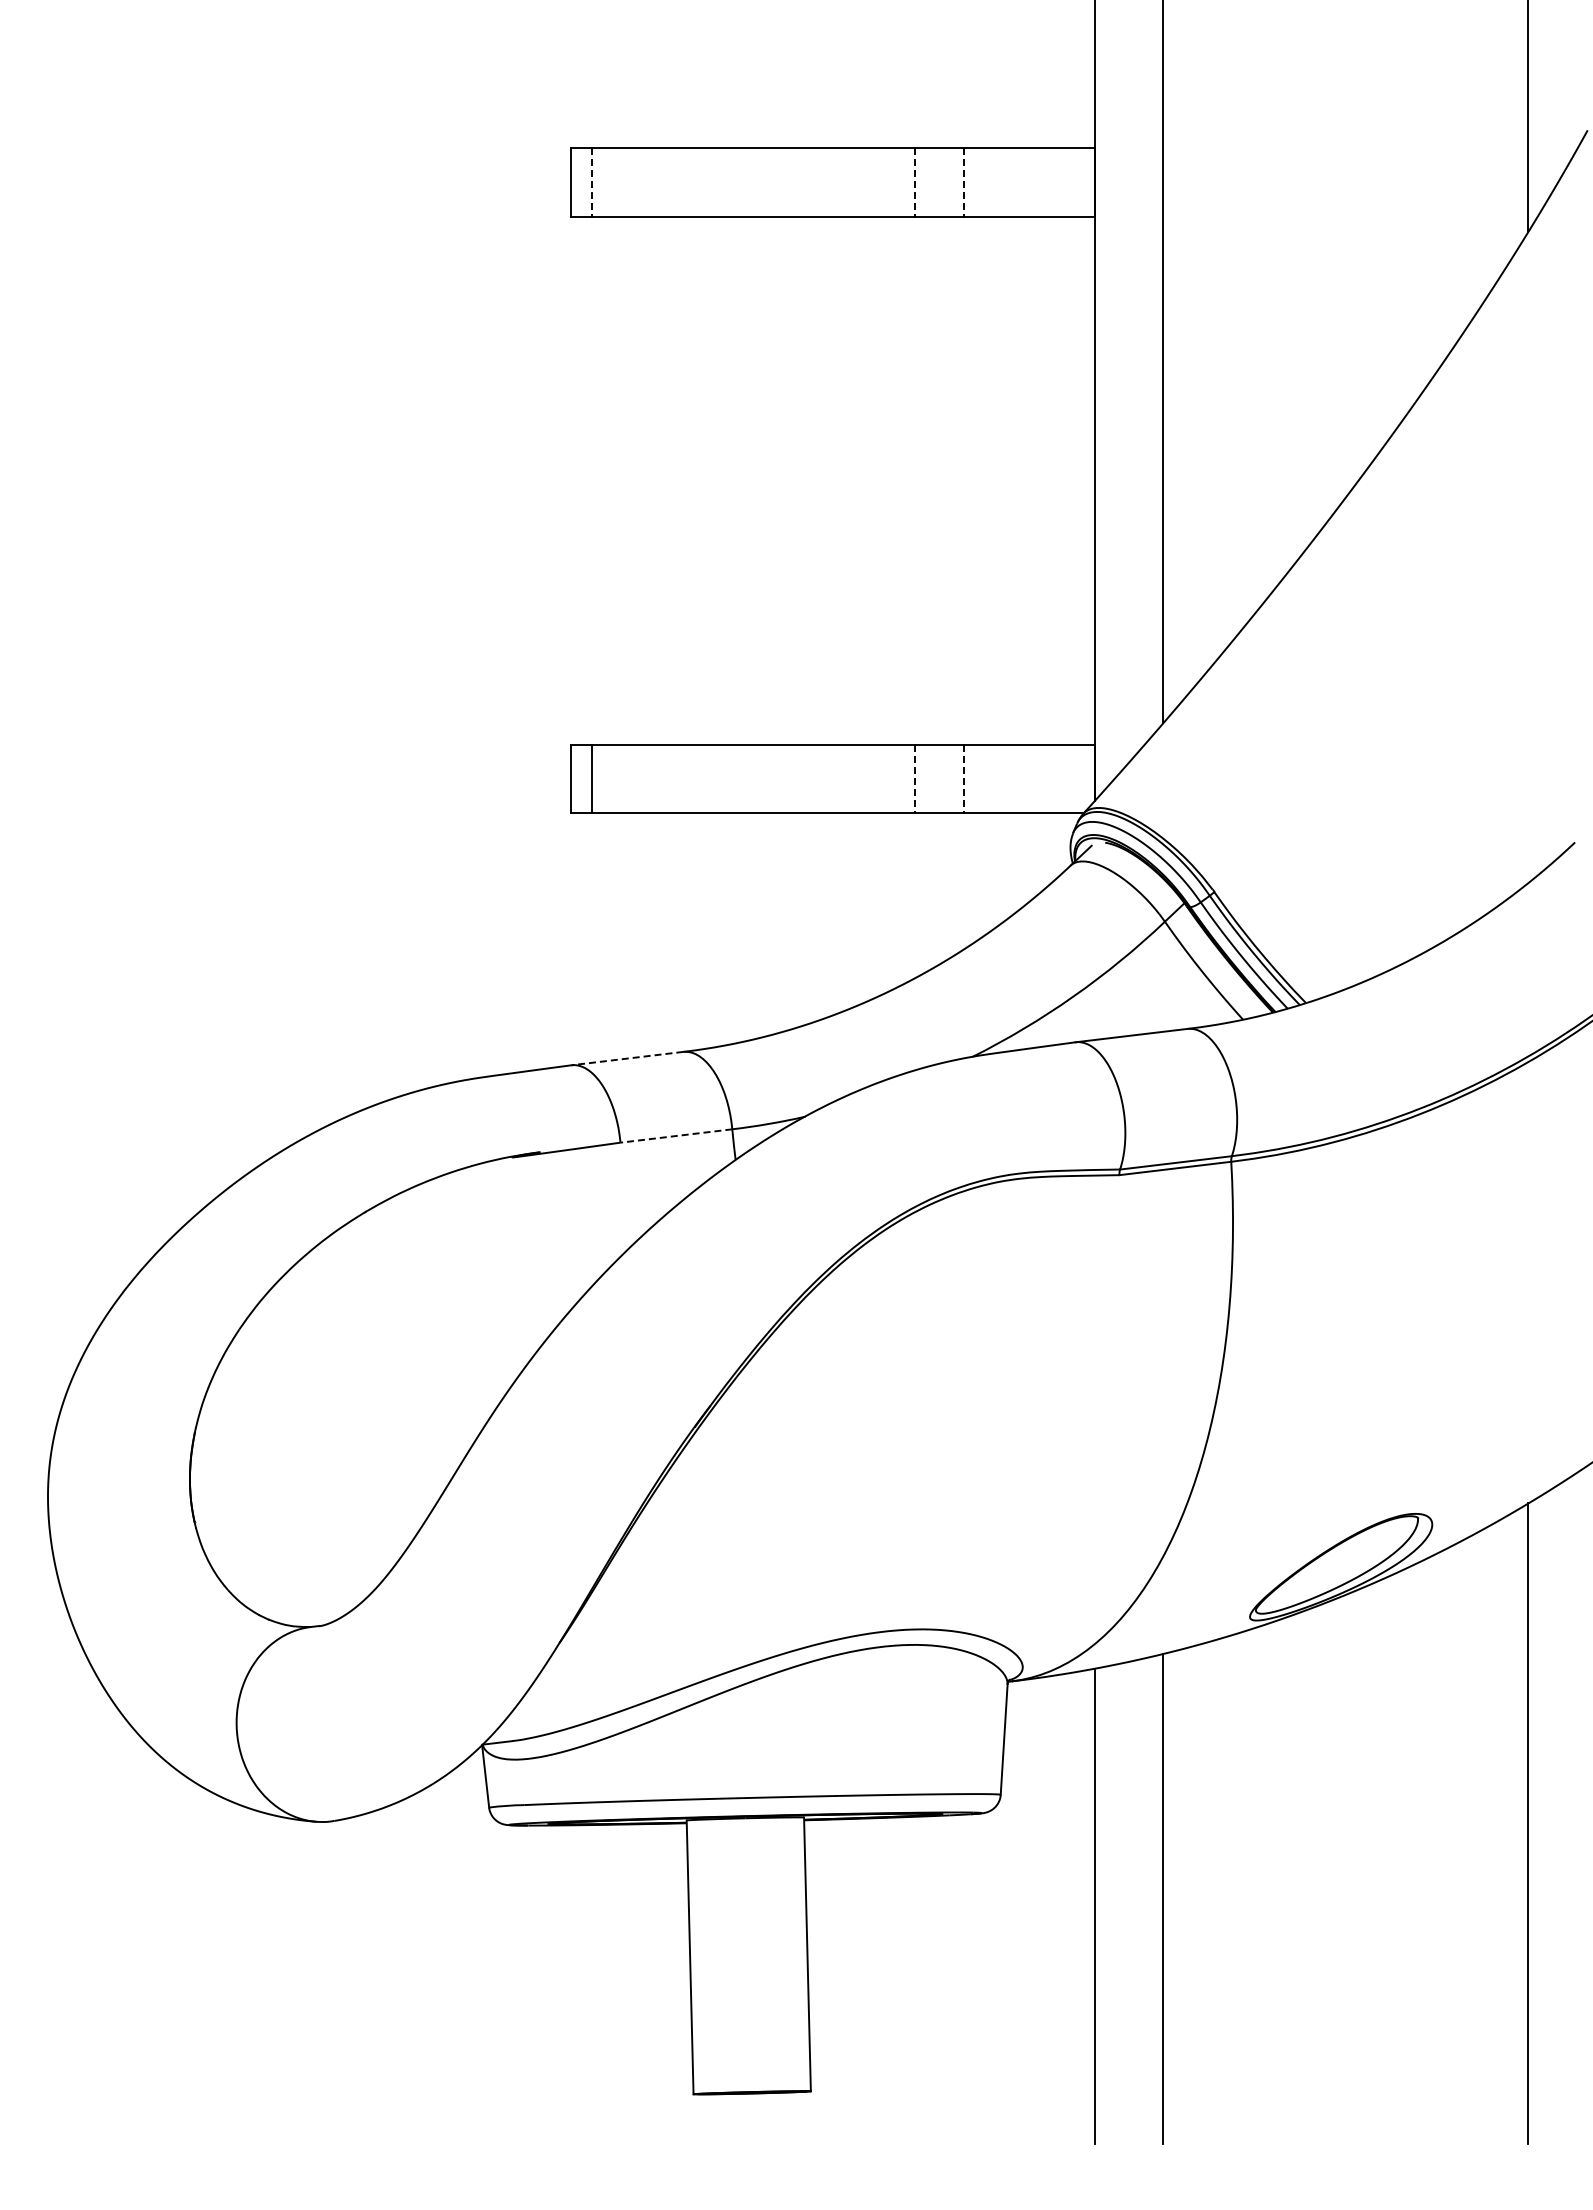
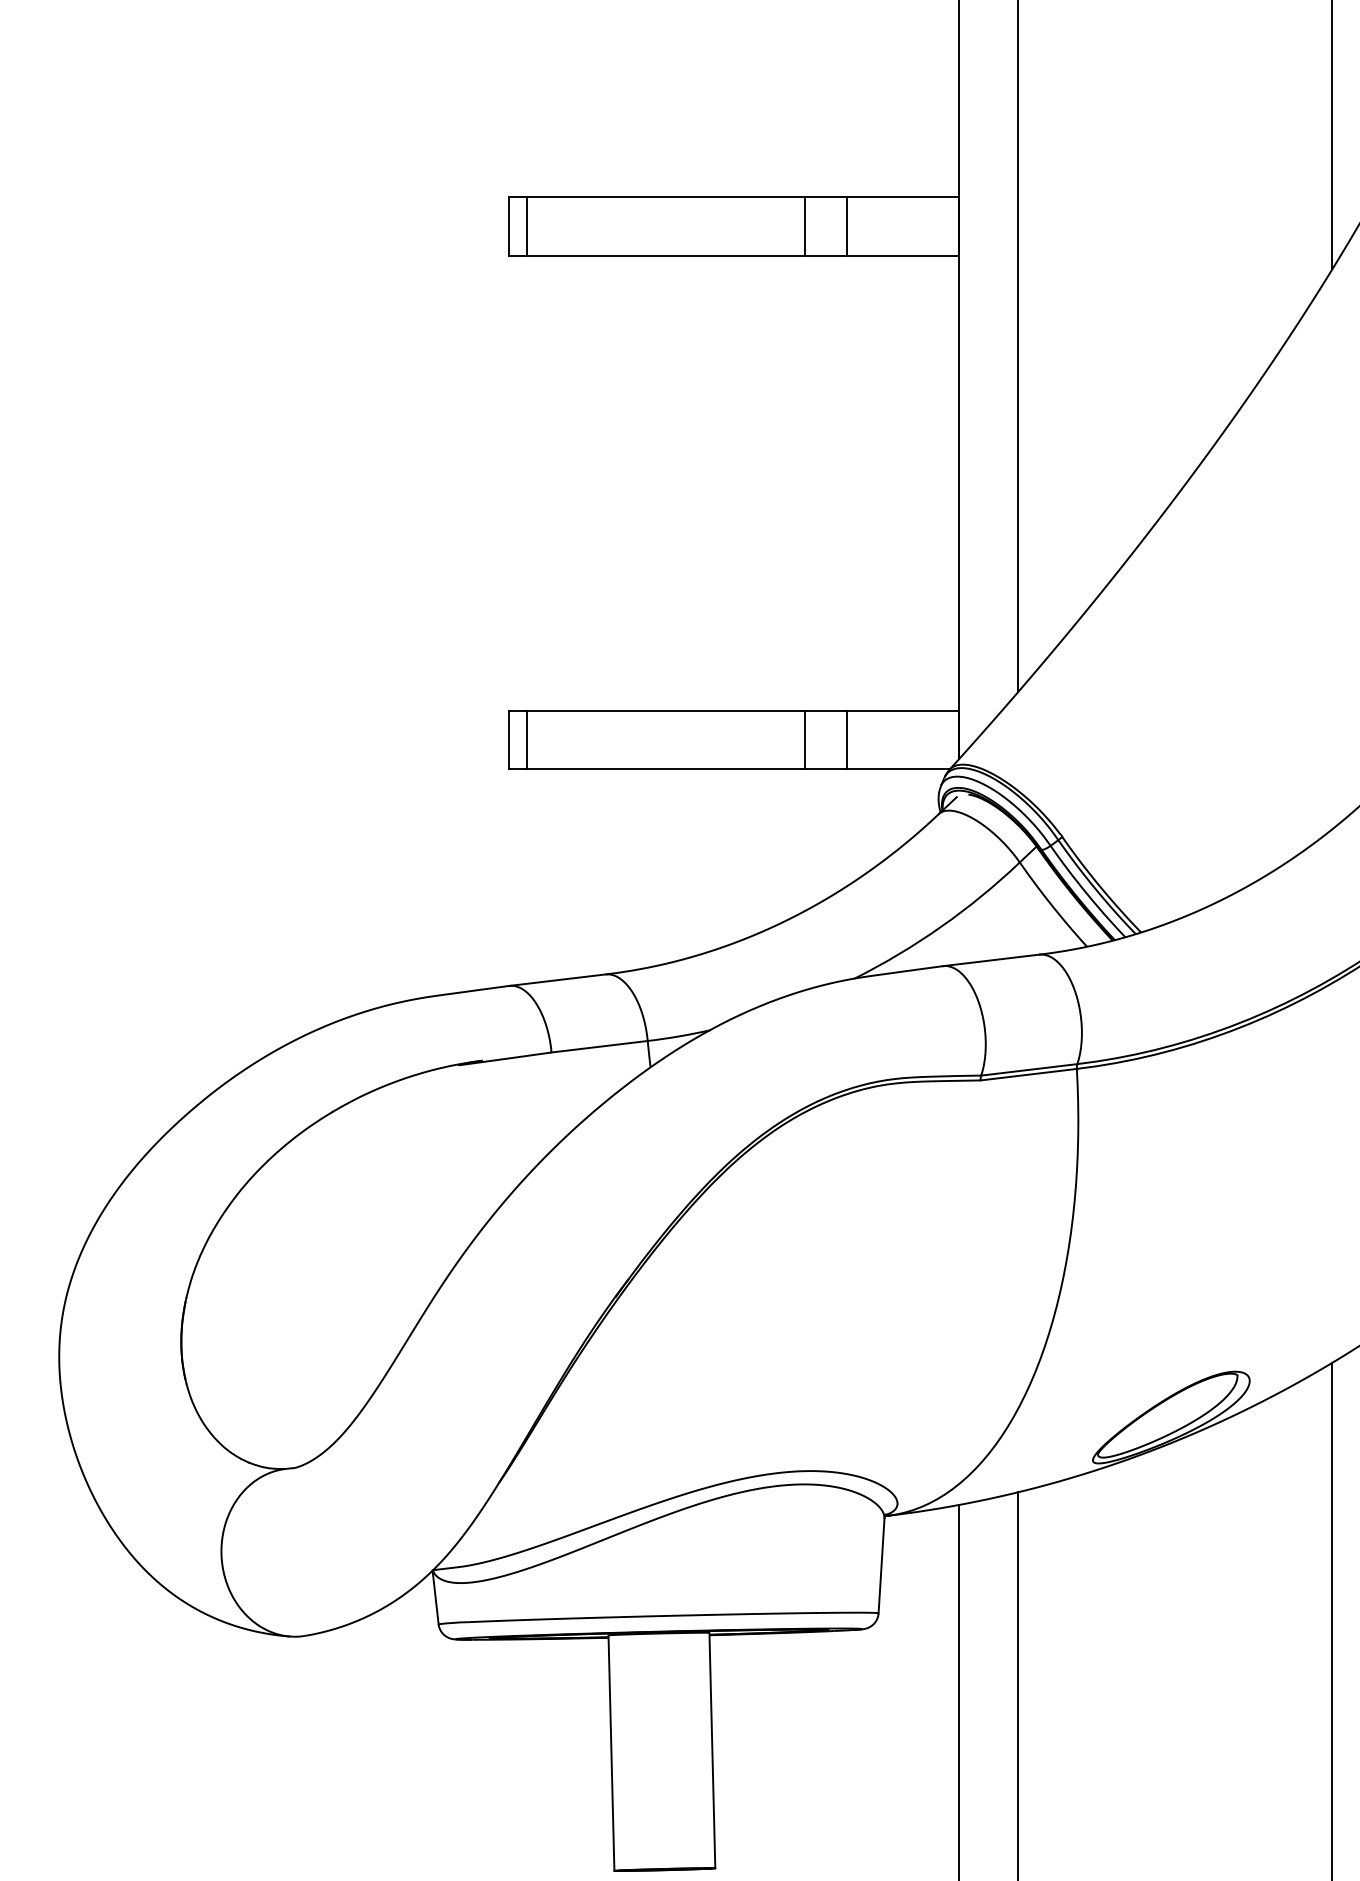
line: (591, 183) -> (526, 227), dashed -> solid
line: (915, 183) -> (805, 227), dashed -> solid
line: (963, 183) -> (846, 227), dashed -> solid
line: (915, 779) -> (805, 740), dashed -> solid
line: (963, 779) -> (846, 740), dashed -> solid
line: (626, 1058) -> (556, 980), dashed -> solid
line: (675, 1136) -> (598, 1047), dashed -> solid

